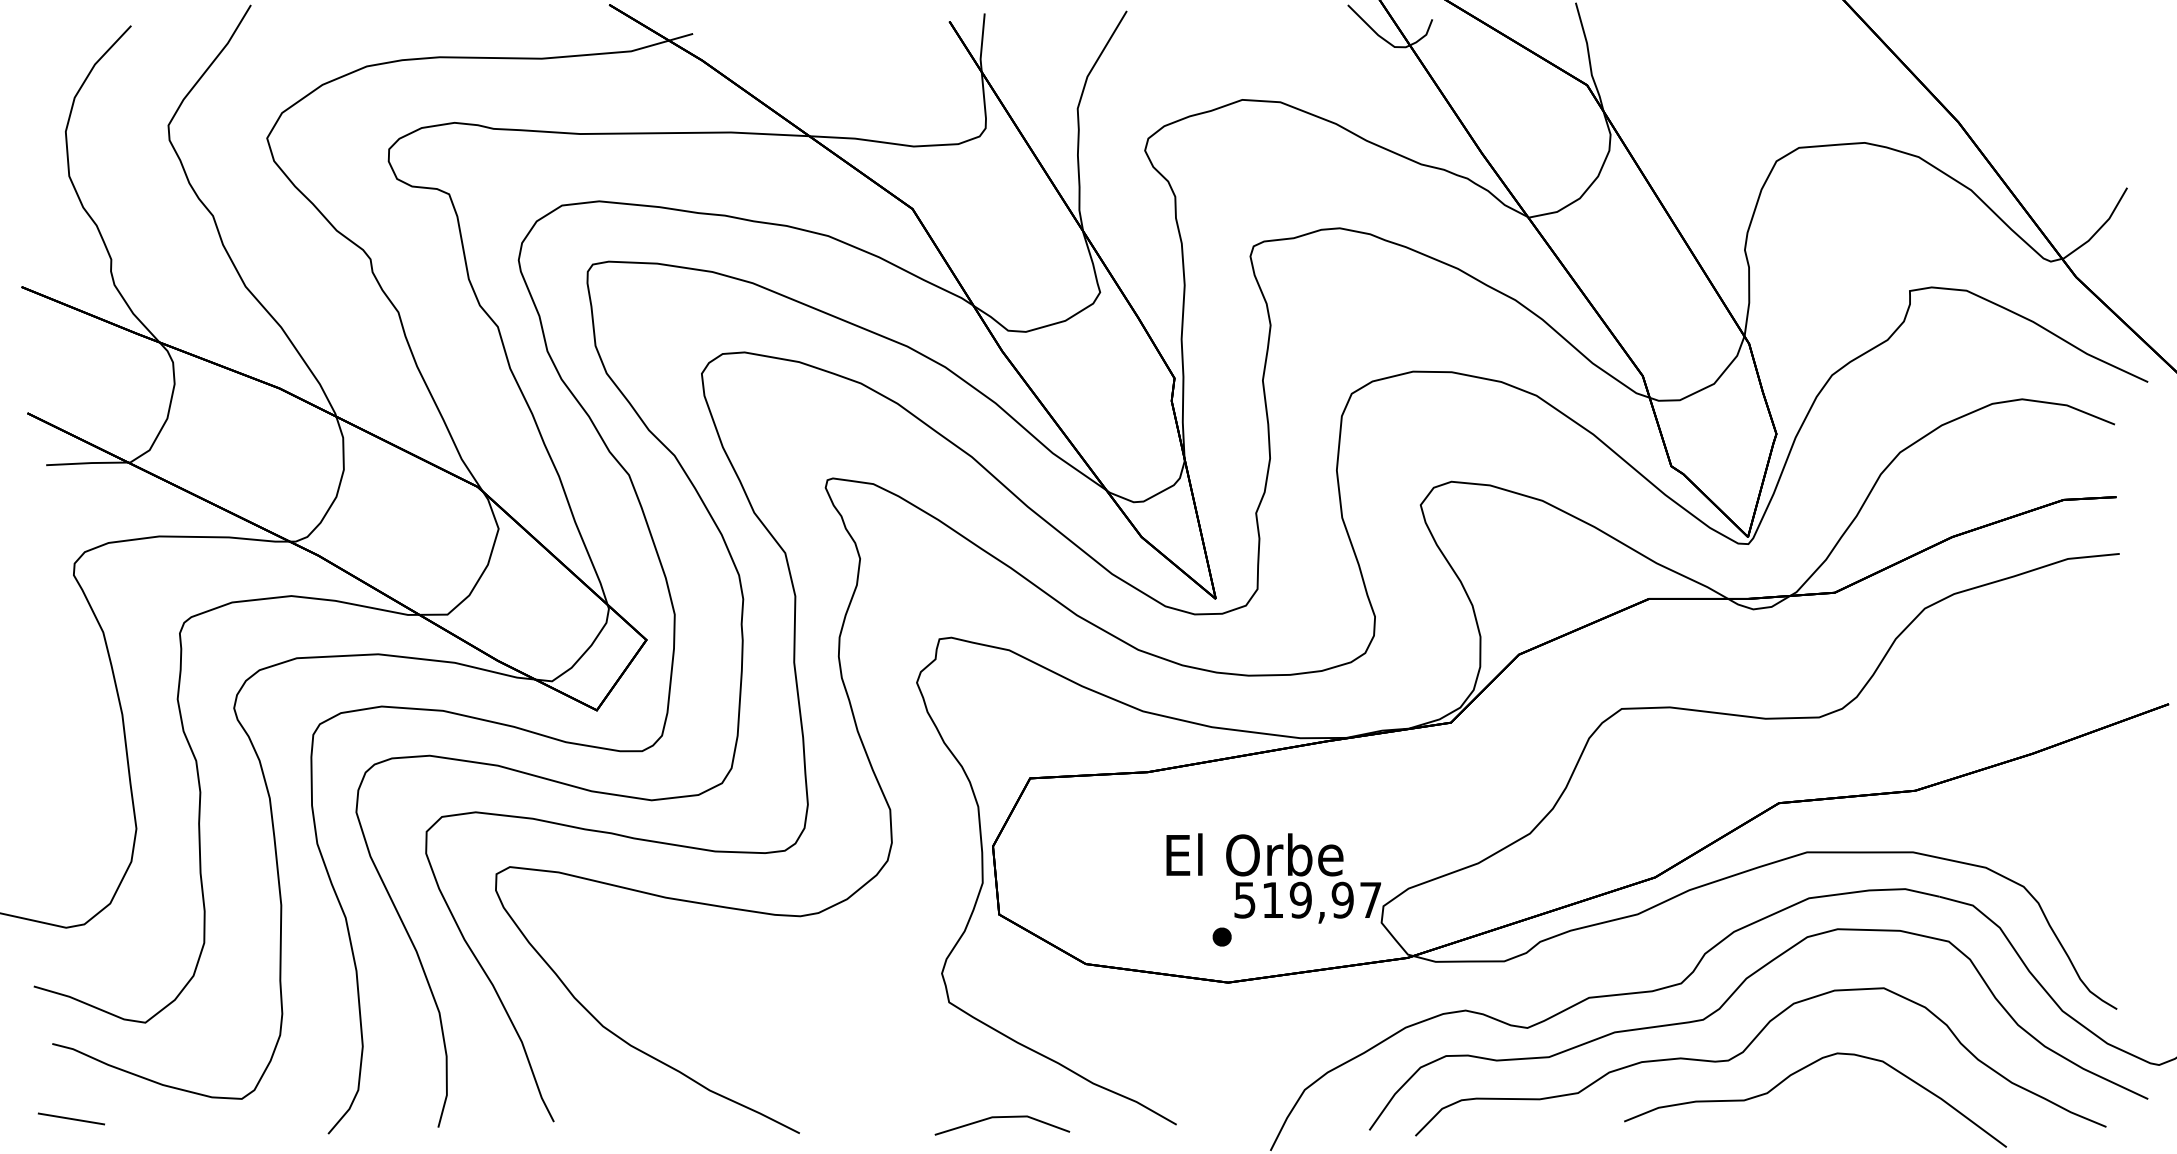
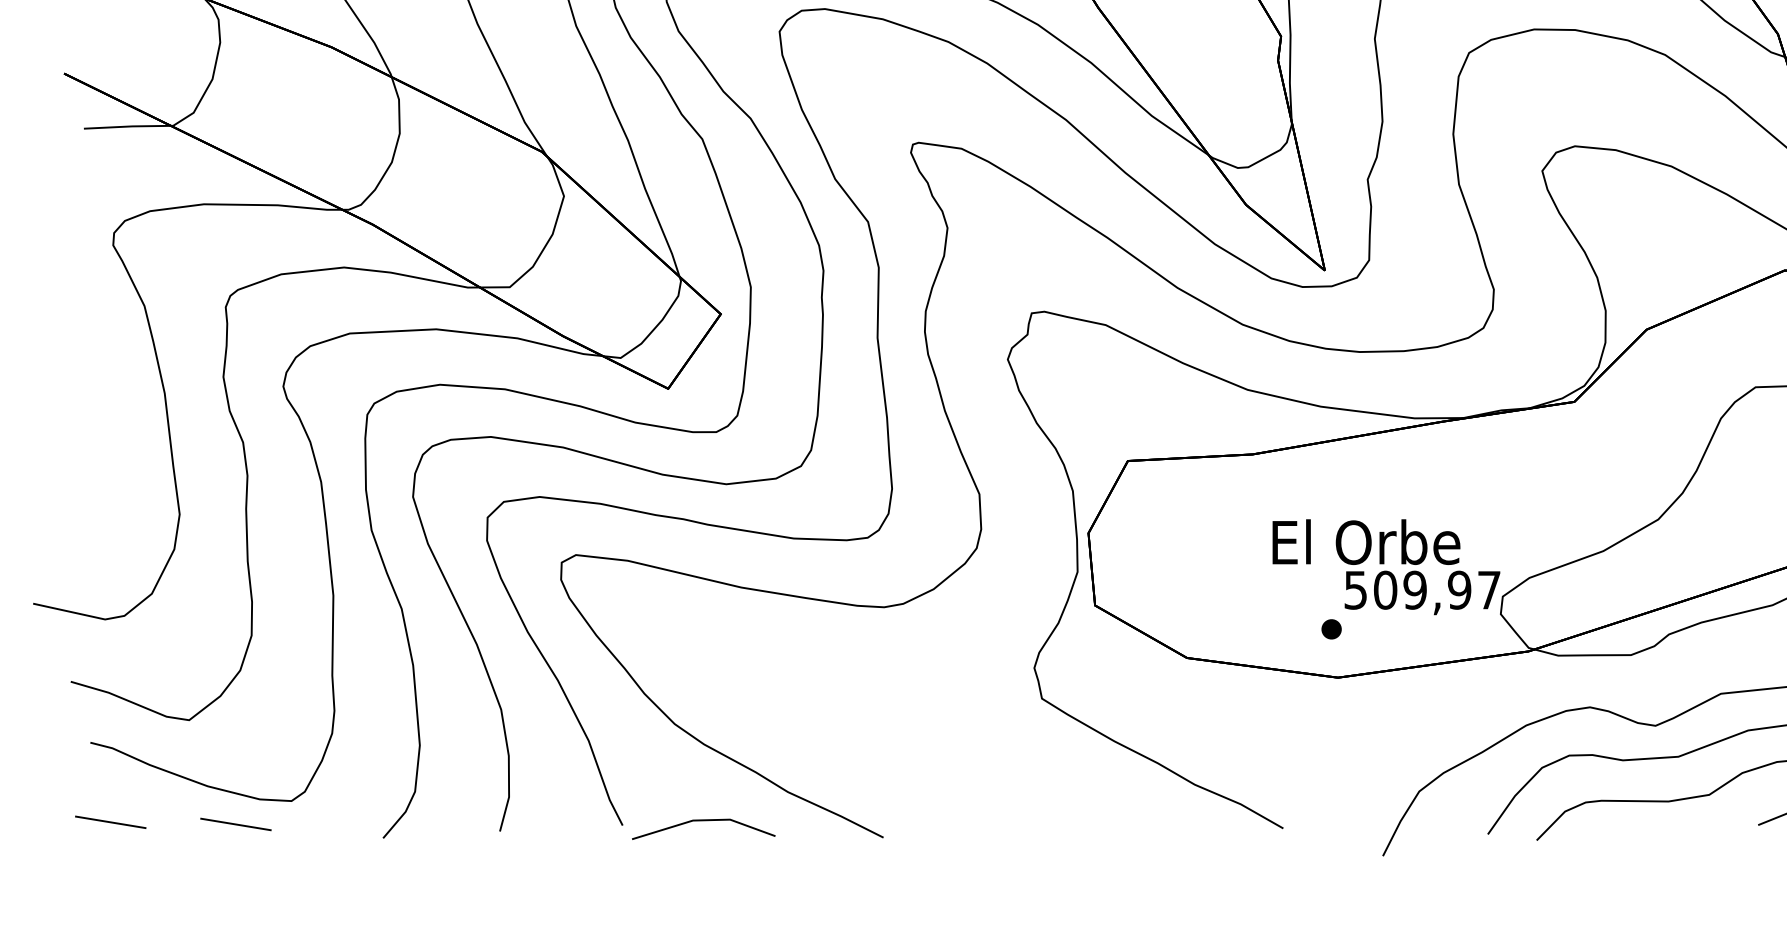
text: (1273, 899) -> (1386, 589), 519,97 -> 509,97
line: (1002, 1117) -> (703, 820), moved
line: (188, 1120) -> (234, 823), added

